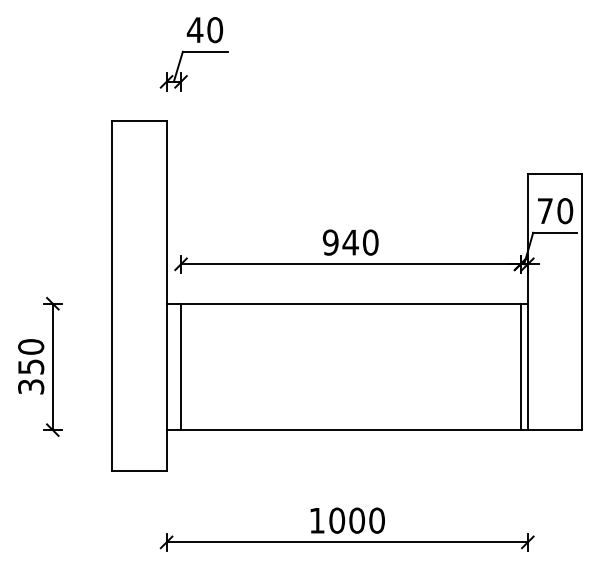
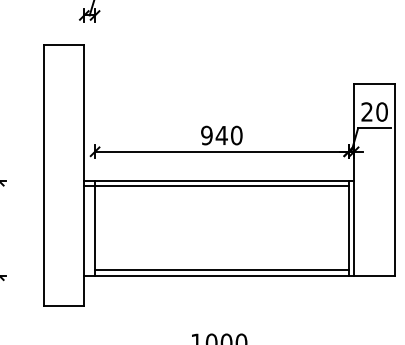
text: (544, 210) -> (366, 111), 70 -> 20
line: (343, 310) -> (216, 186), added
line: (350, 422) -> (221, 269), added

